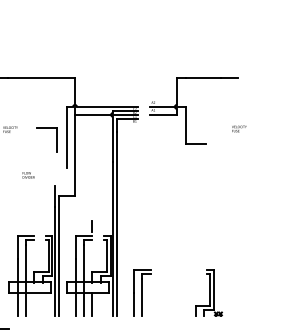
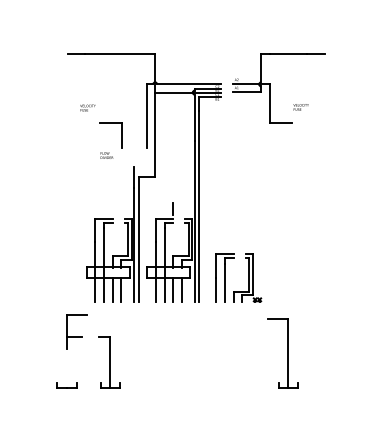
text: (238, 129) -> (300, 107), moved
part: (57, 139) -> (121, 135), moved
part: (208, 292) -> (247, 277), moved
line: (34, 303) -> (112, 289), added
line: (42, 303) -> (121, 289), added
line: (100, 303) -> (181, 289), added

